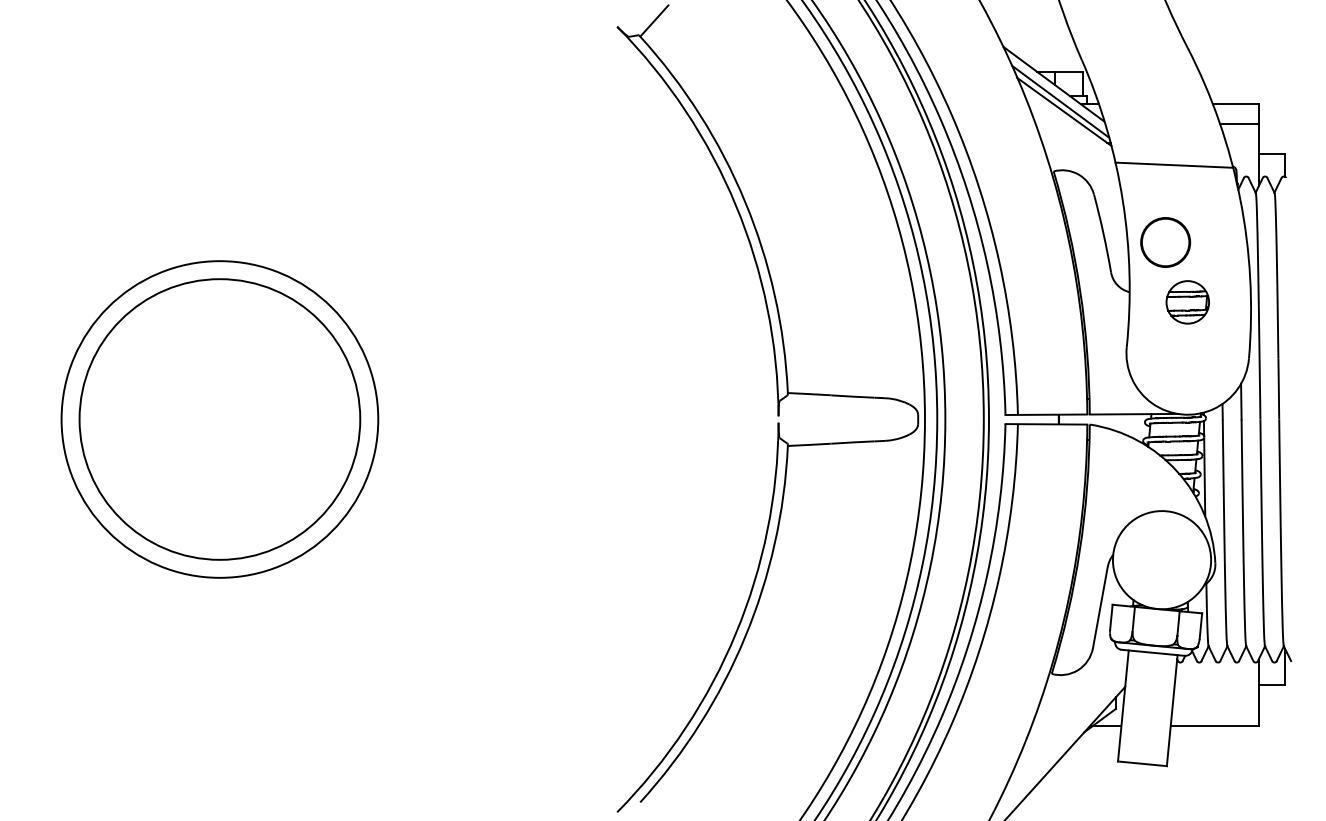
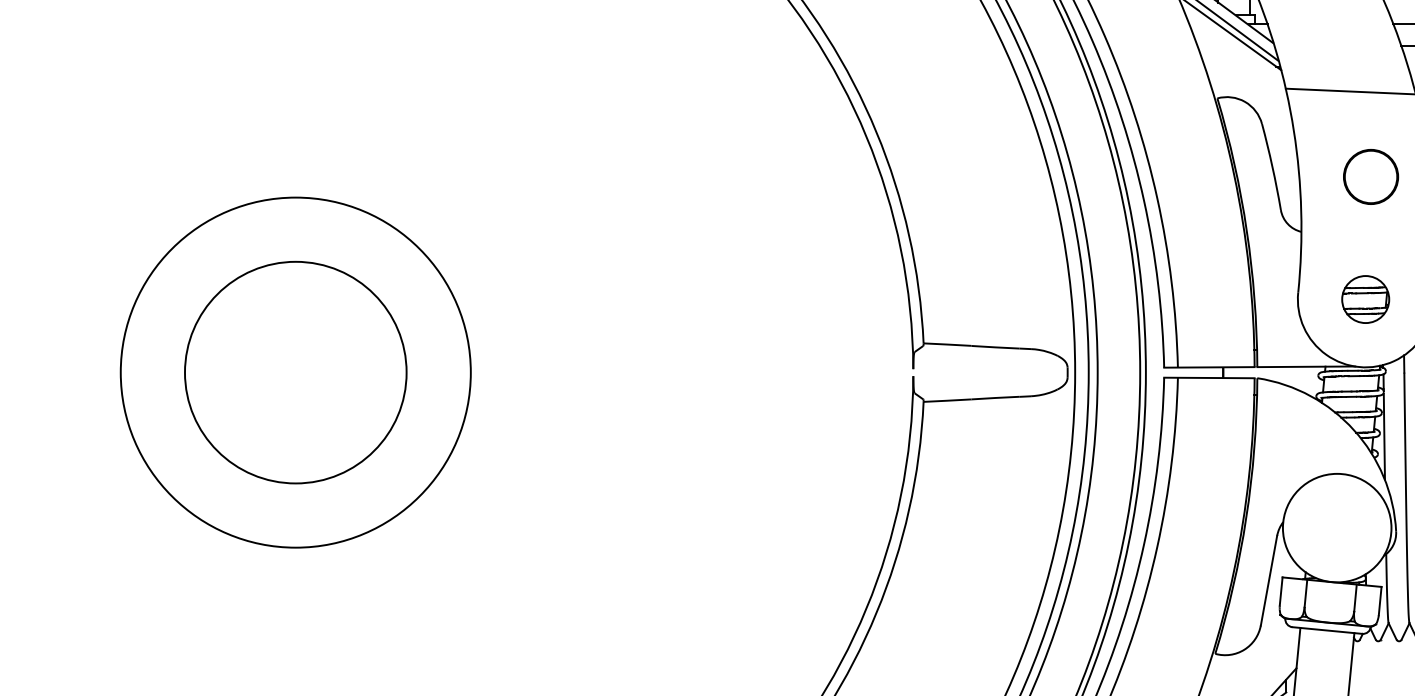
circle: (1165, 242) -> (1370, 176), moved
part: (1187, 302) -> (1365, 299), moved
circle: (219, 419) -> (295, 372), size x0.71

